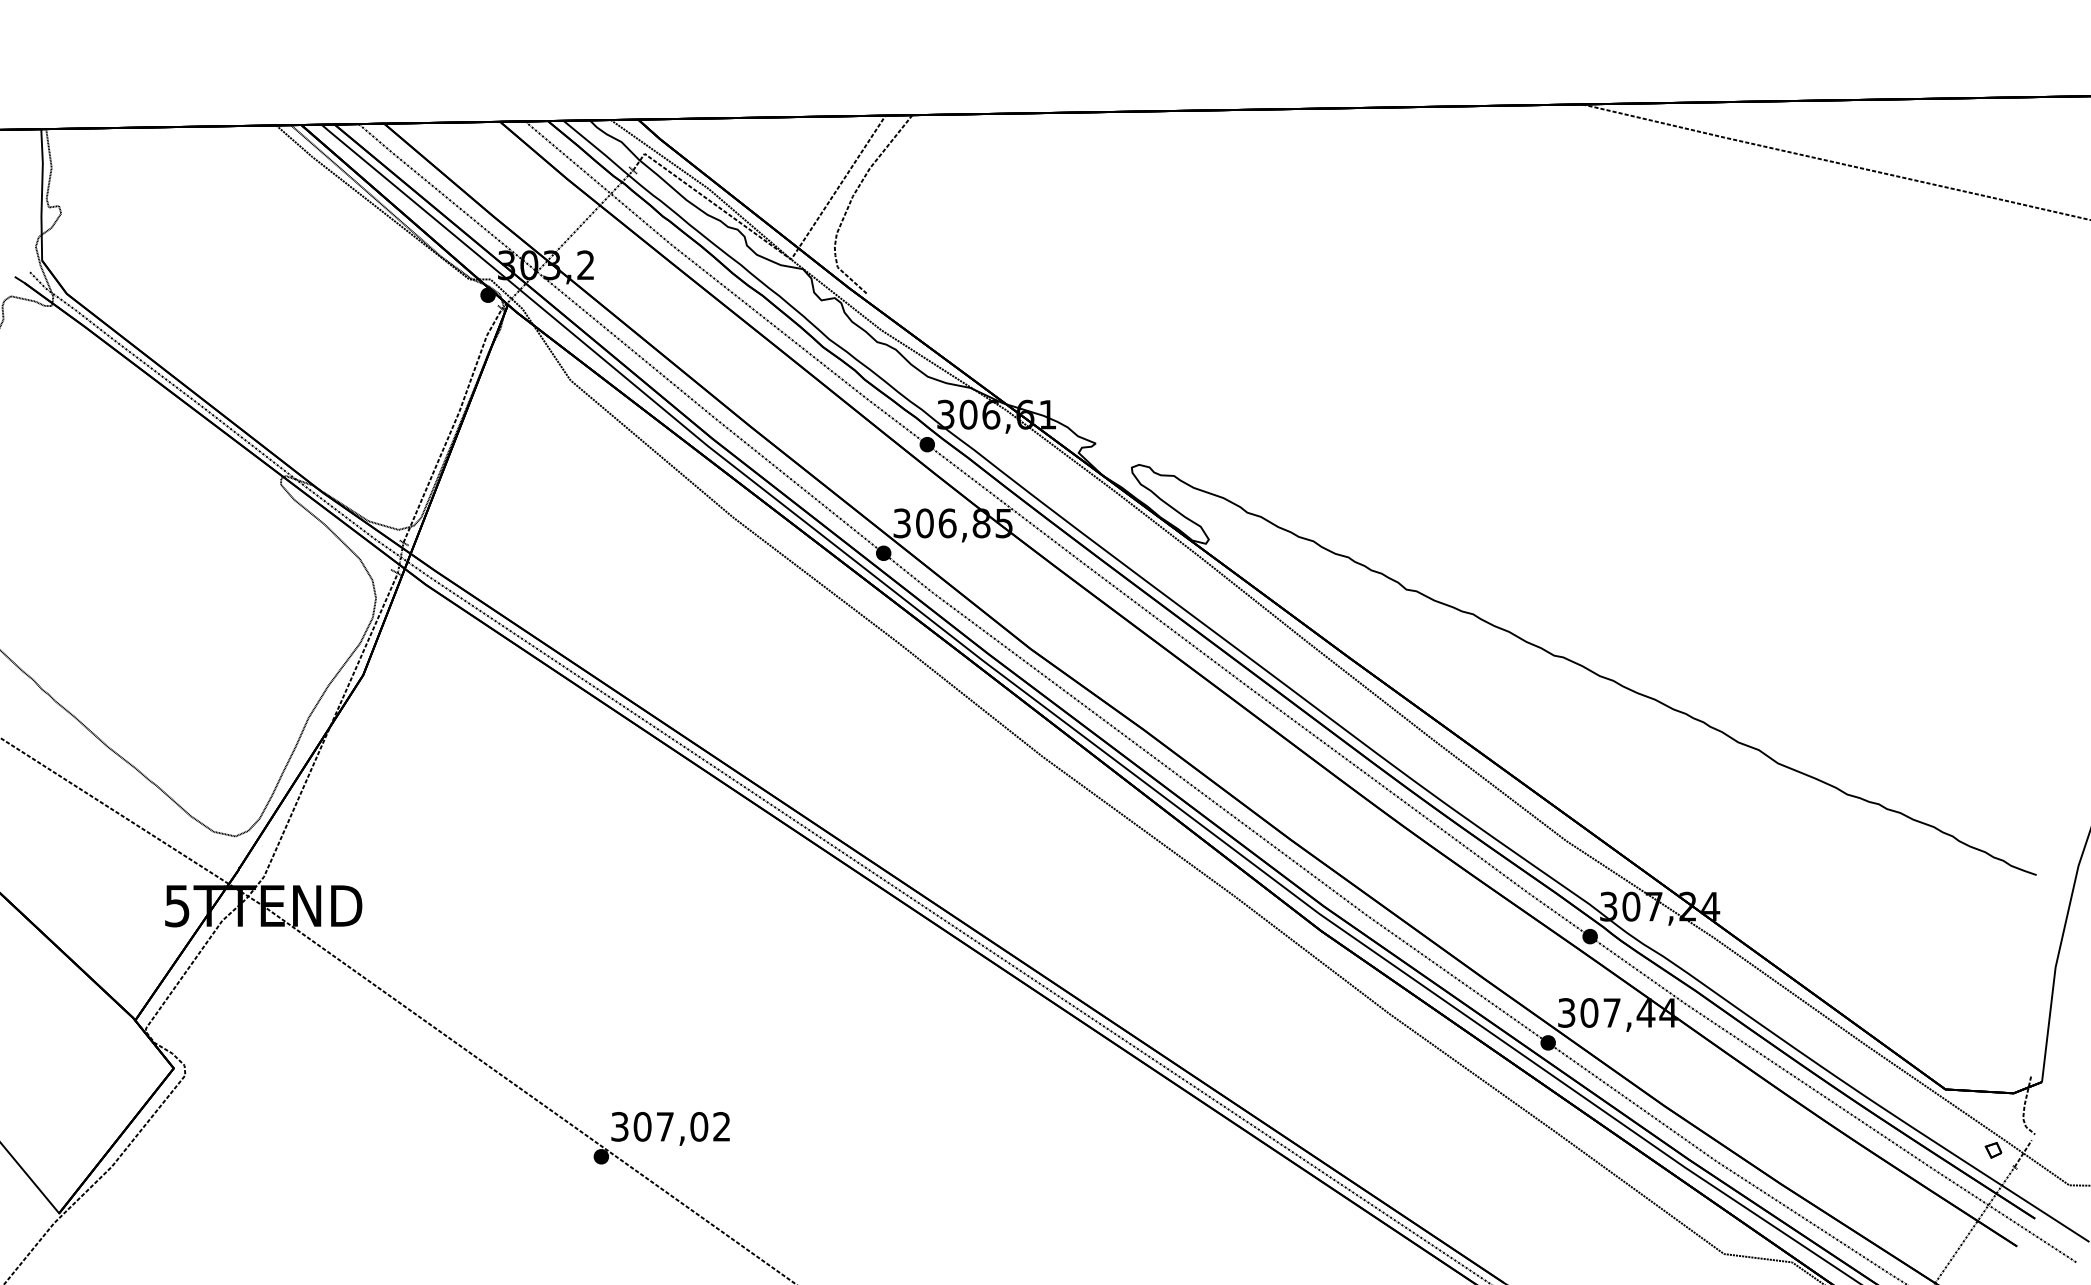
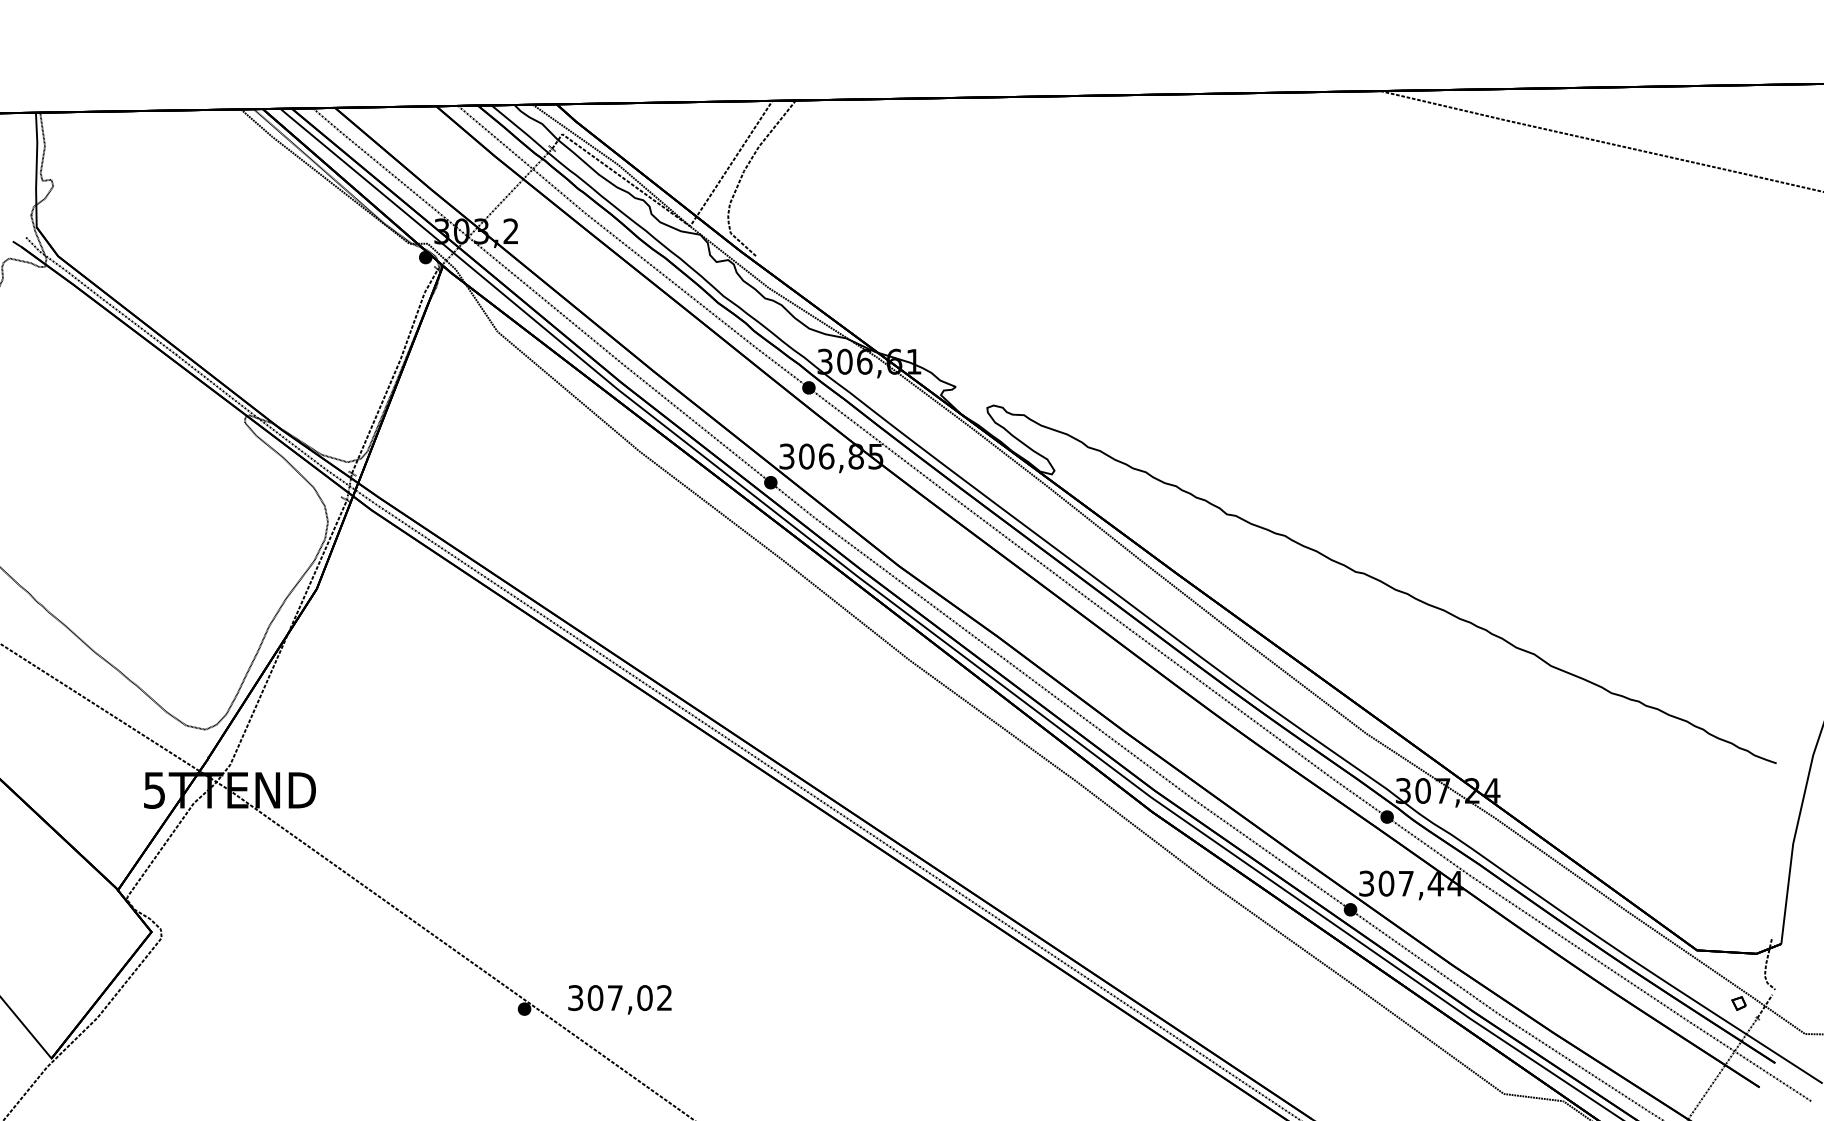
text: (670, 1128) -> (619, 999), moved

